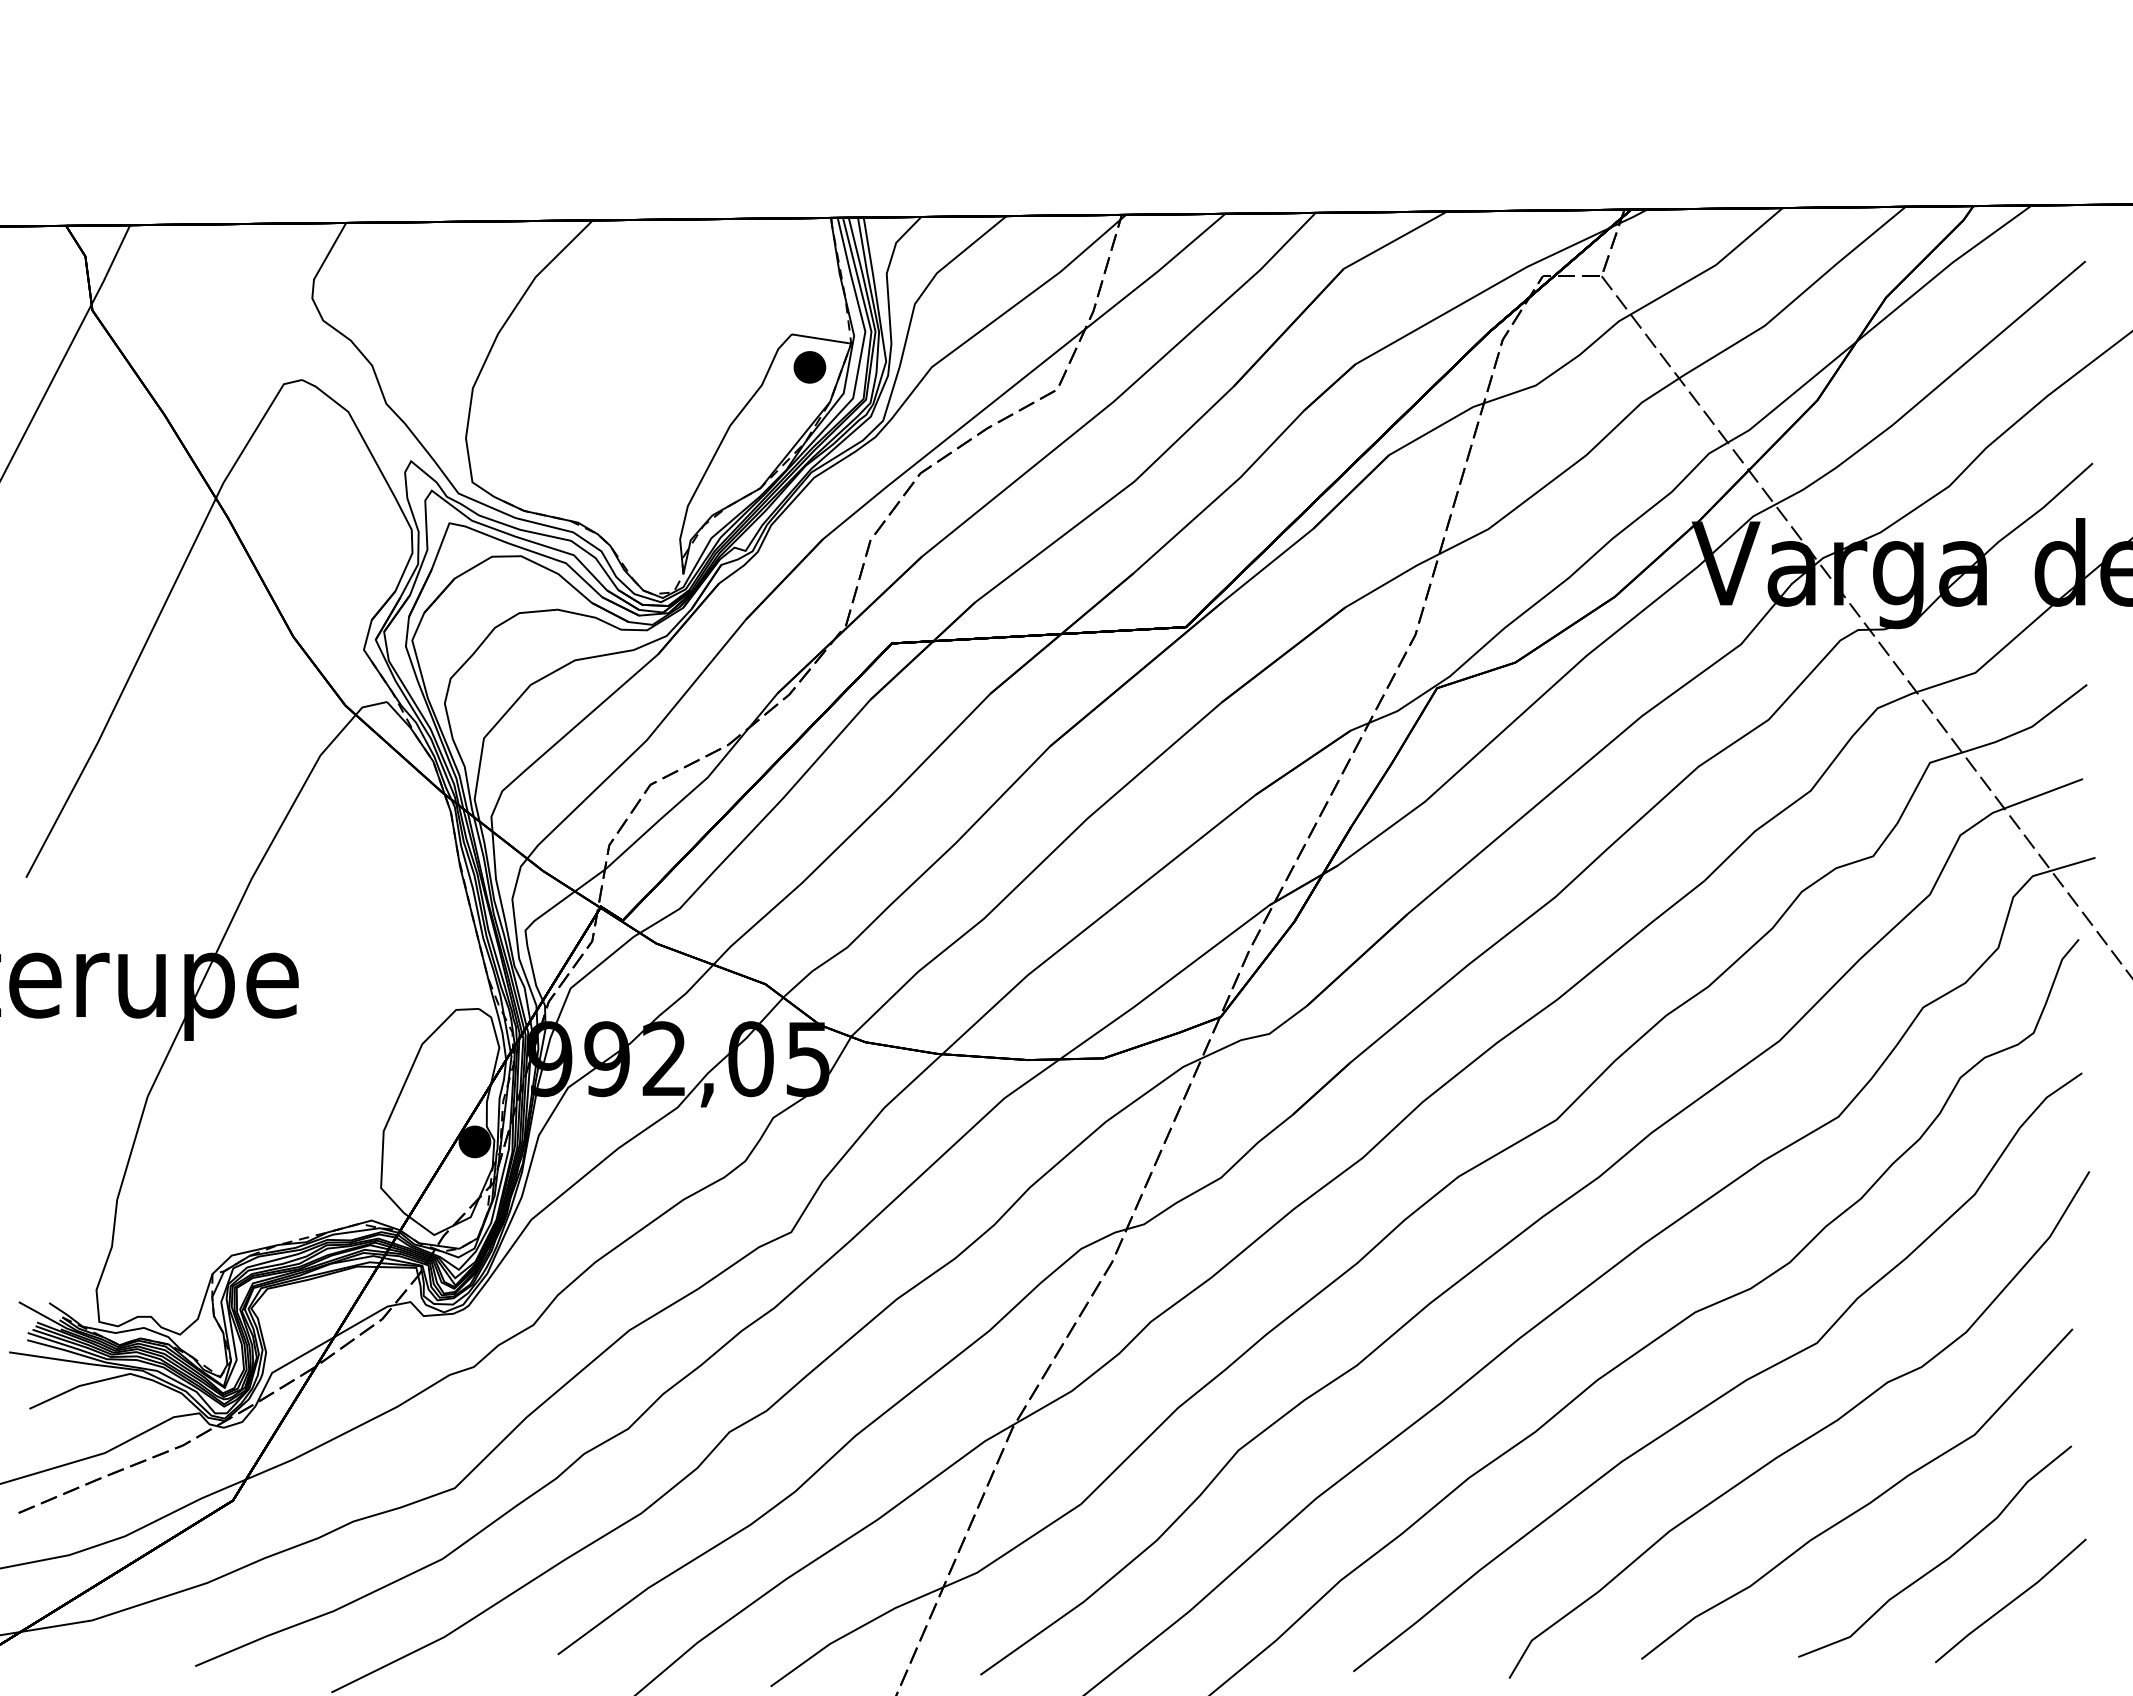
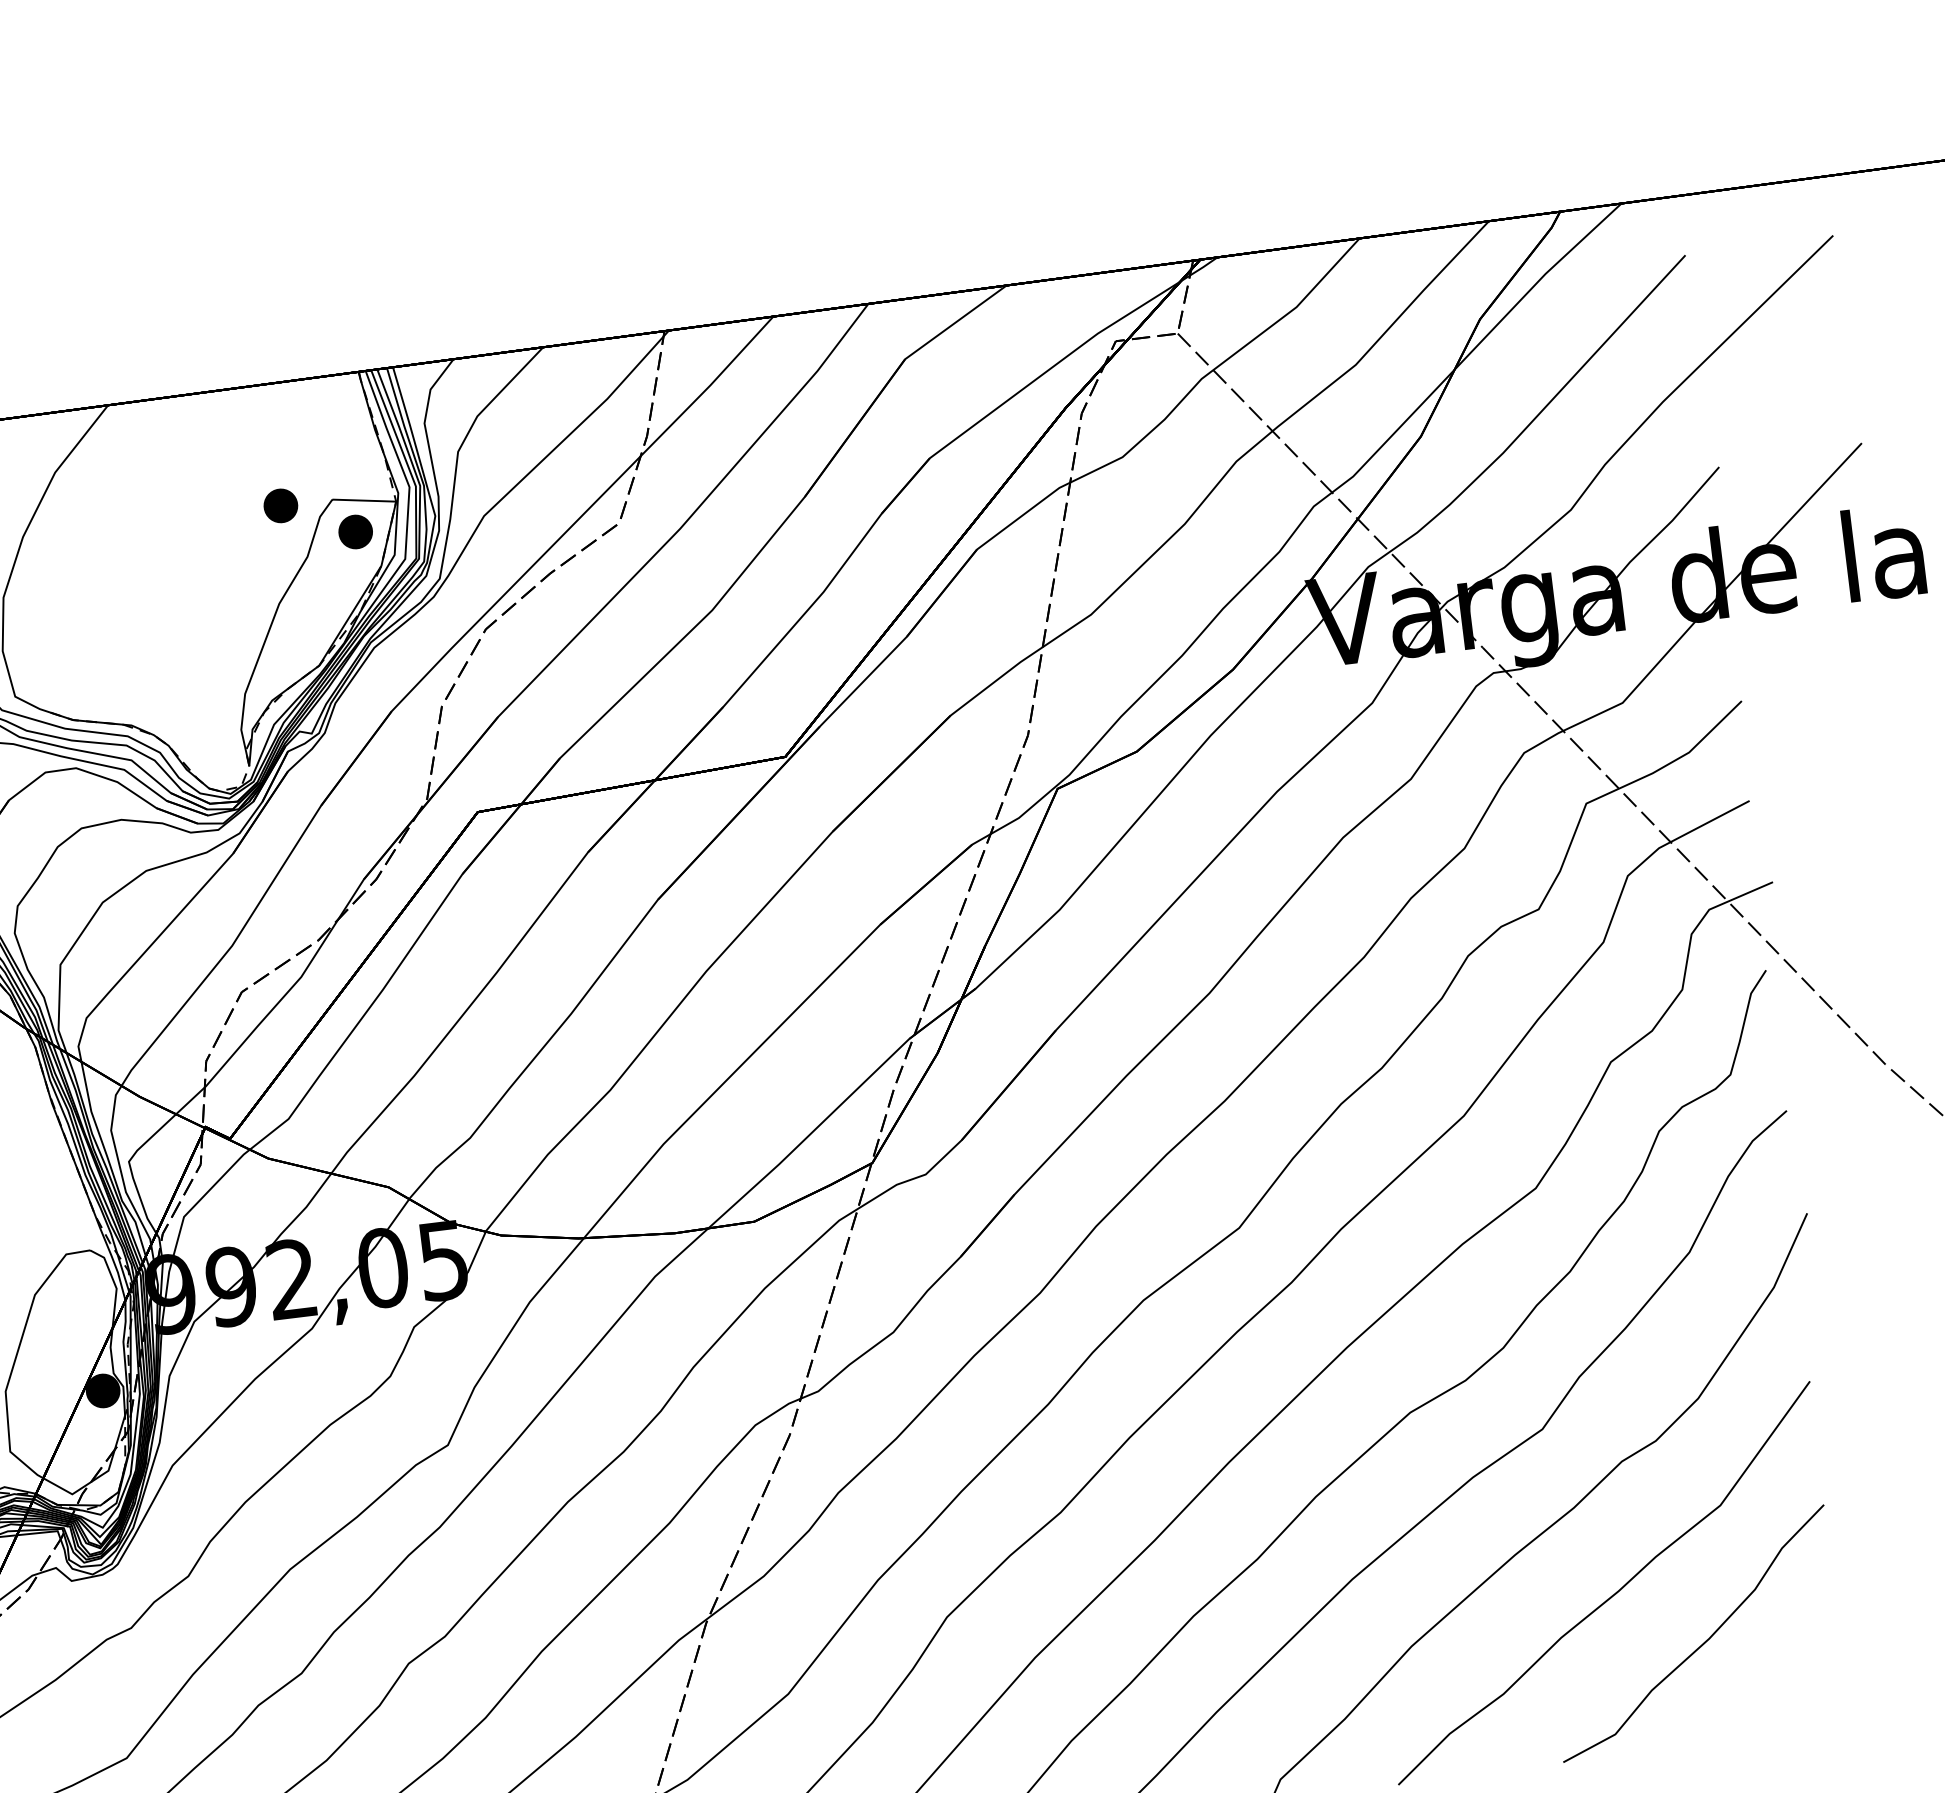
part: (742, 334) -> (280, 506), added
line: (2011, 1600) -> (1780, 1675), removed

